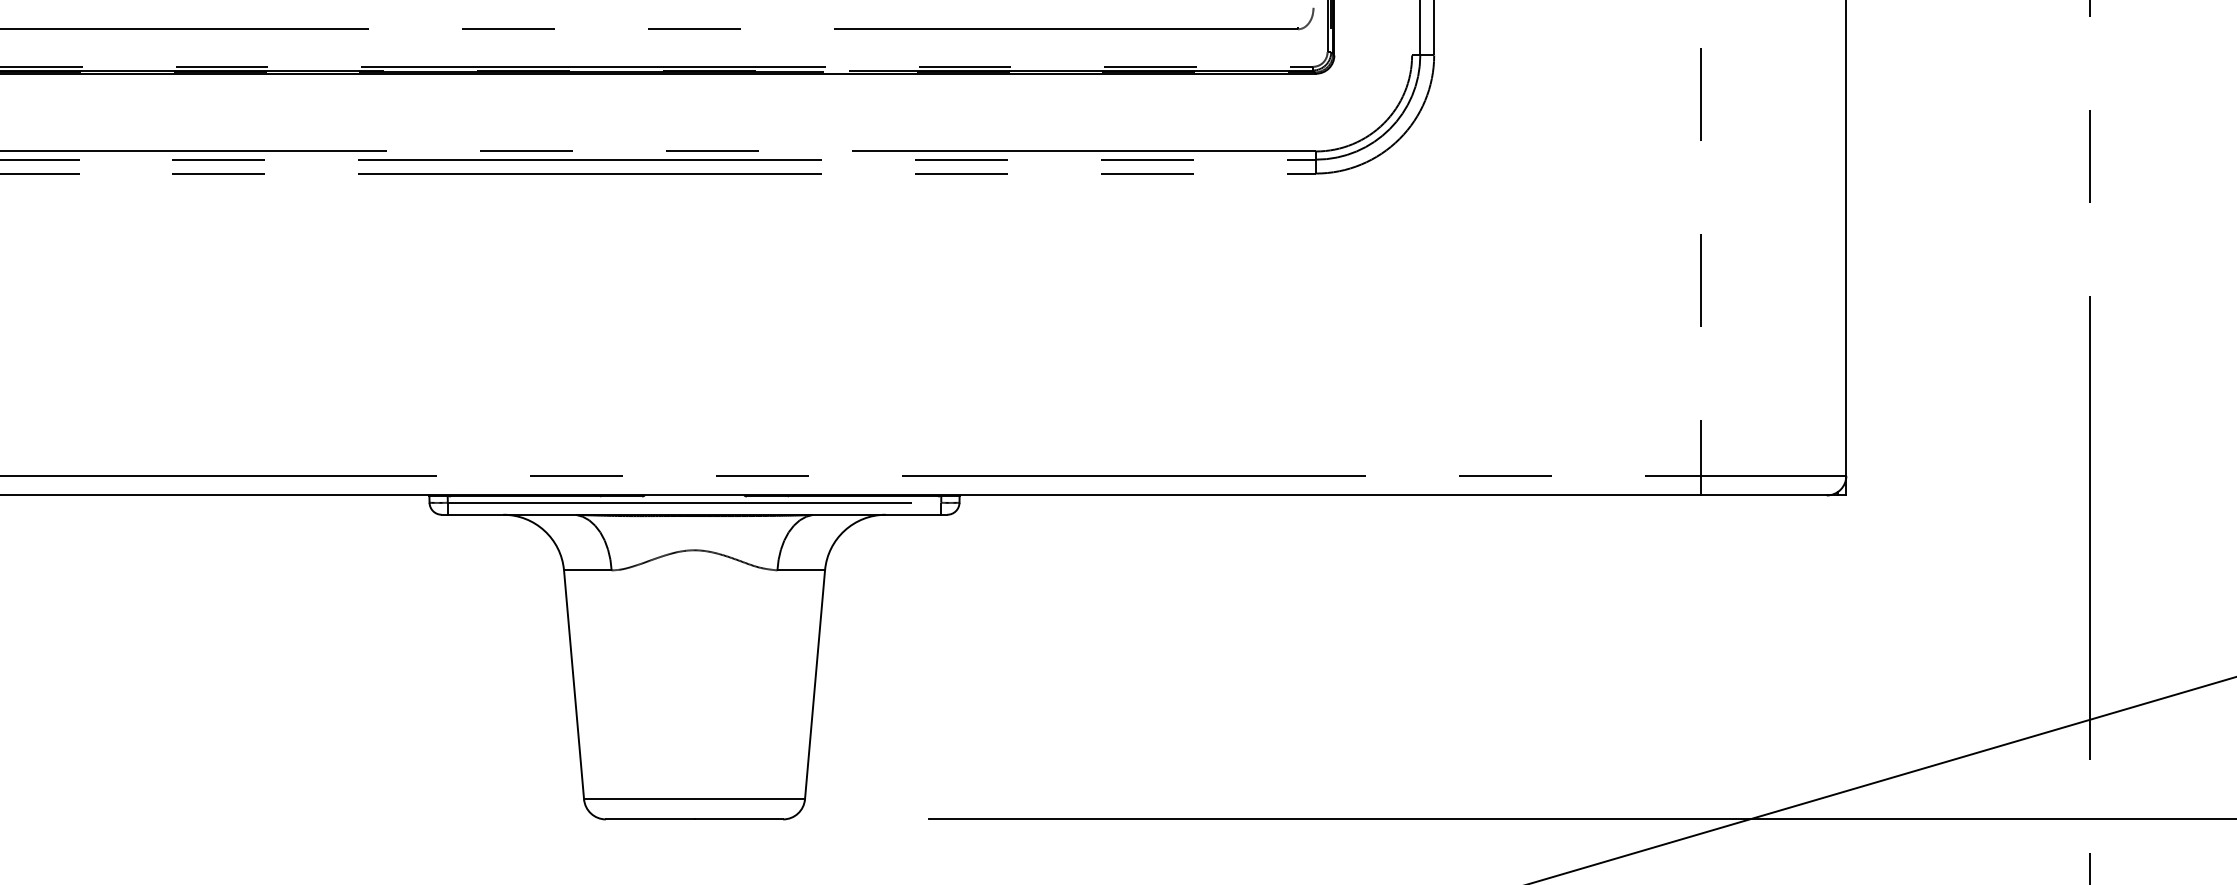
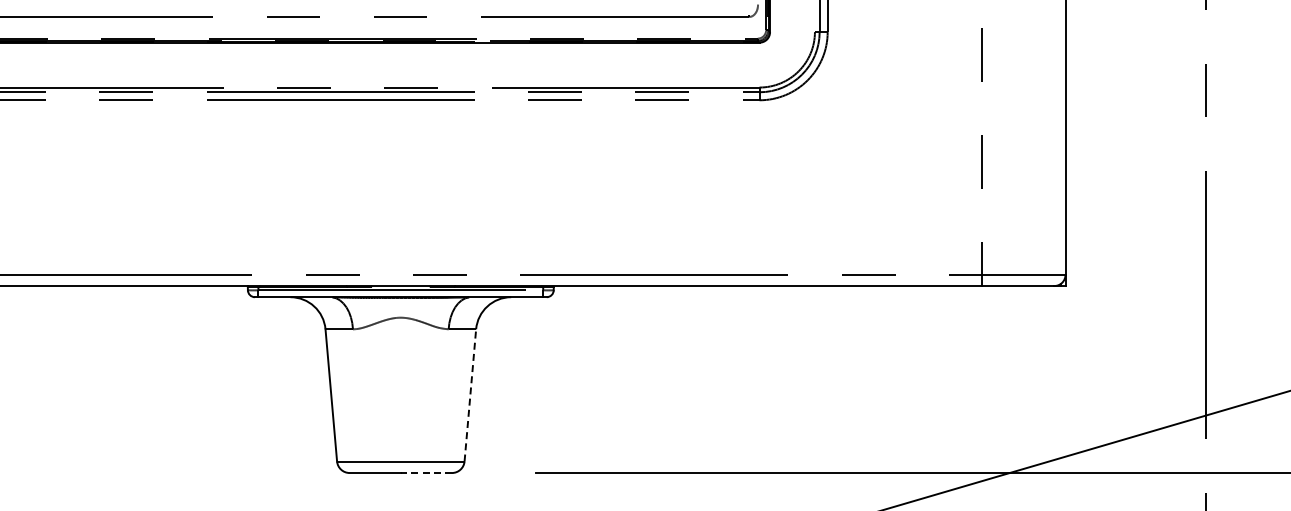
line: (815, 683) -> (470, 394), solid -> dashed
line: (739, 820) -> (426, 473), solid -> dashed

